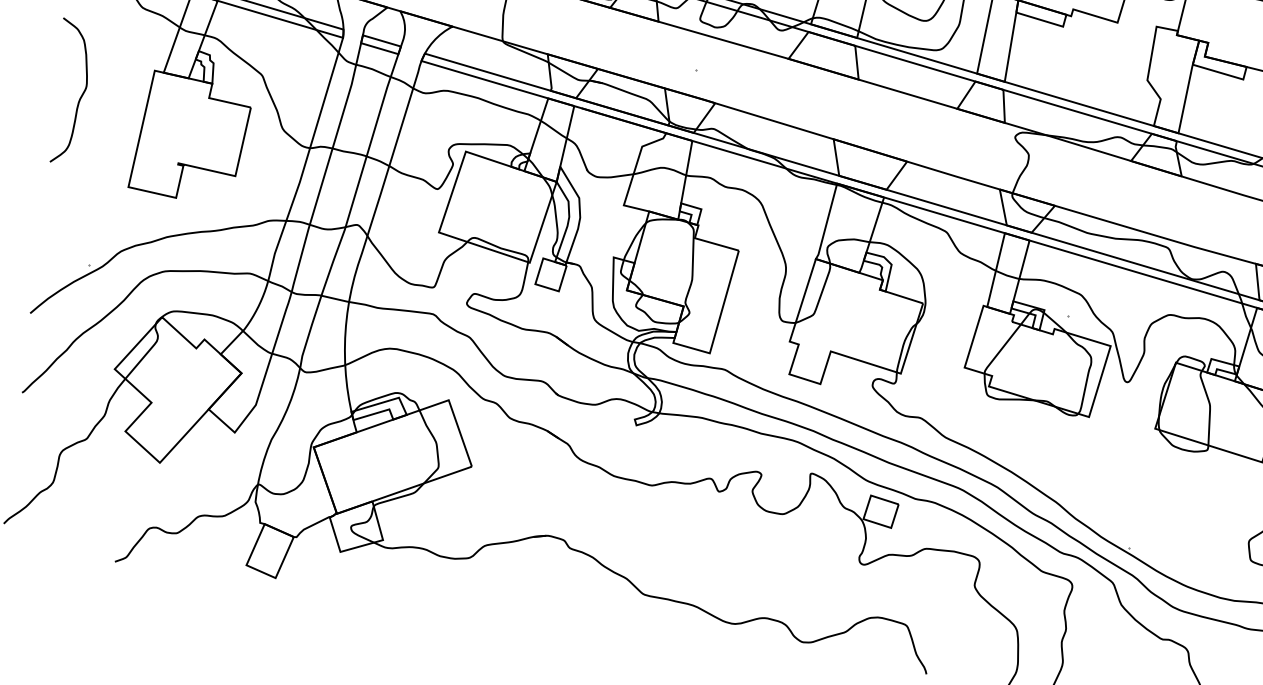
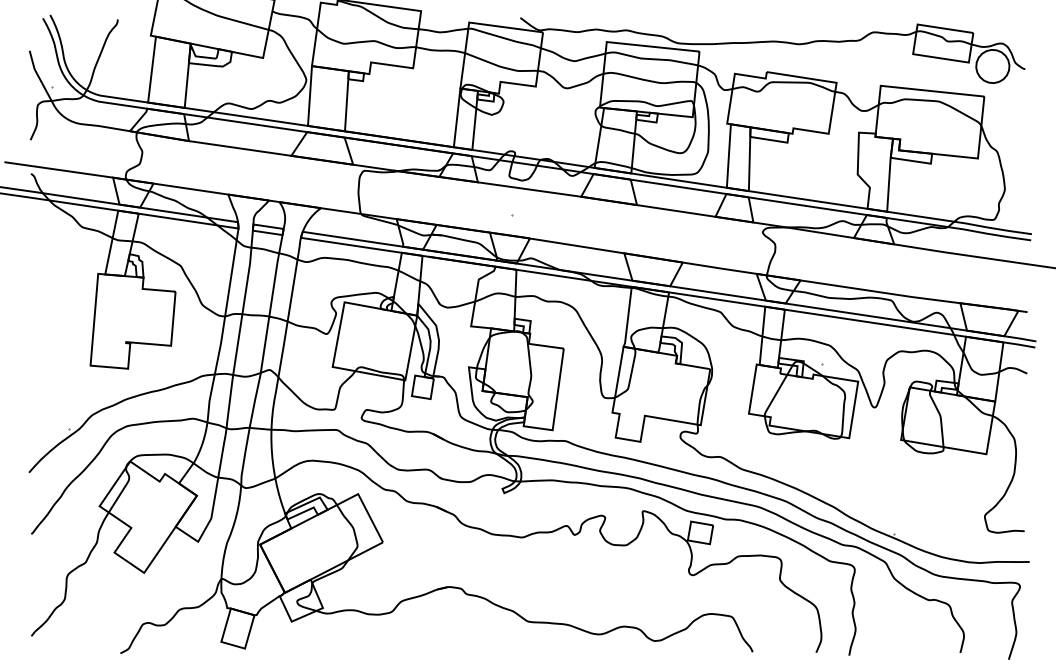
curve: (79, 97) -> (43, 302), removed

